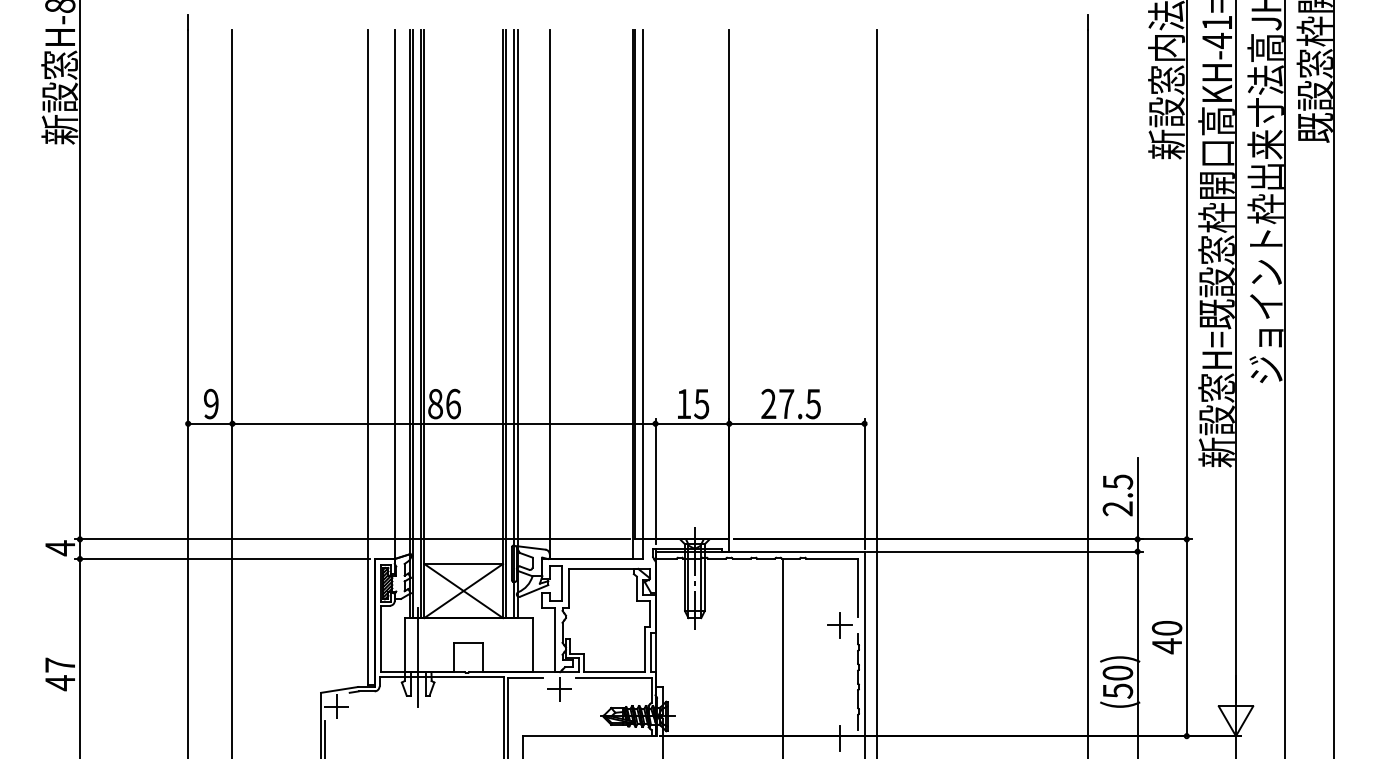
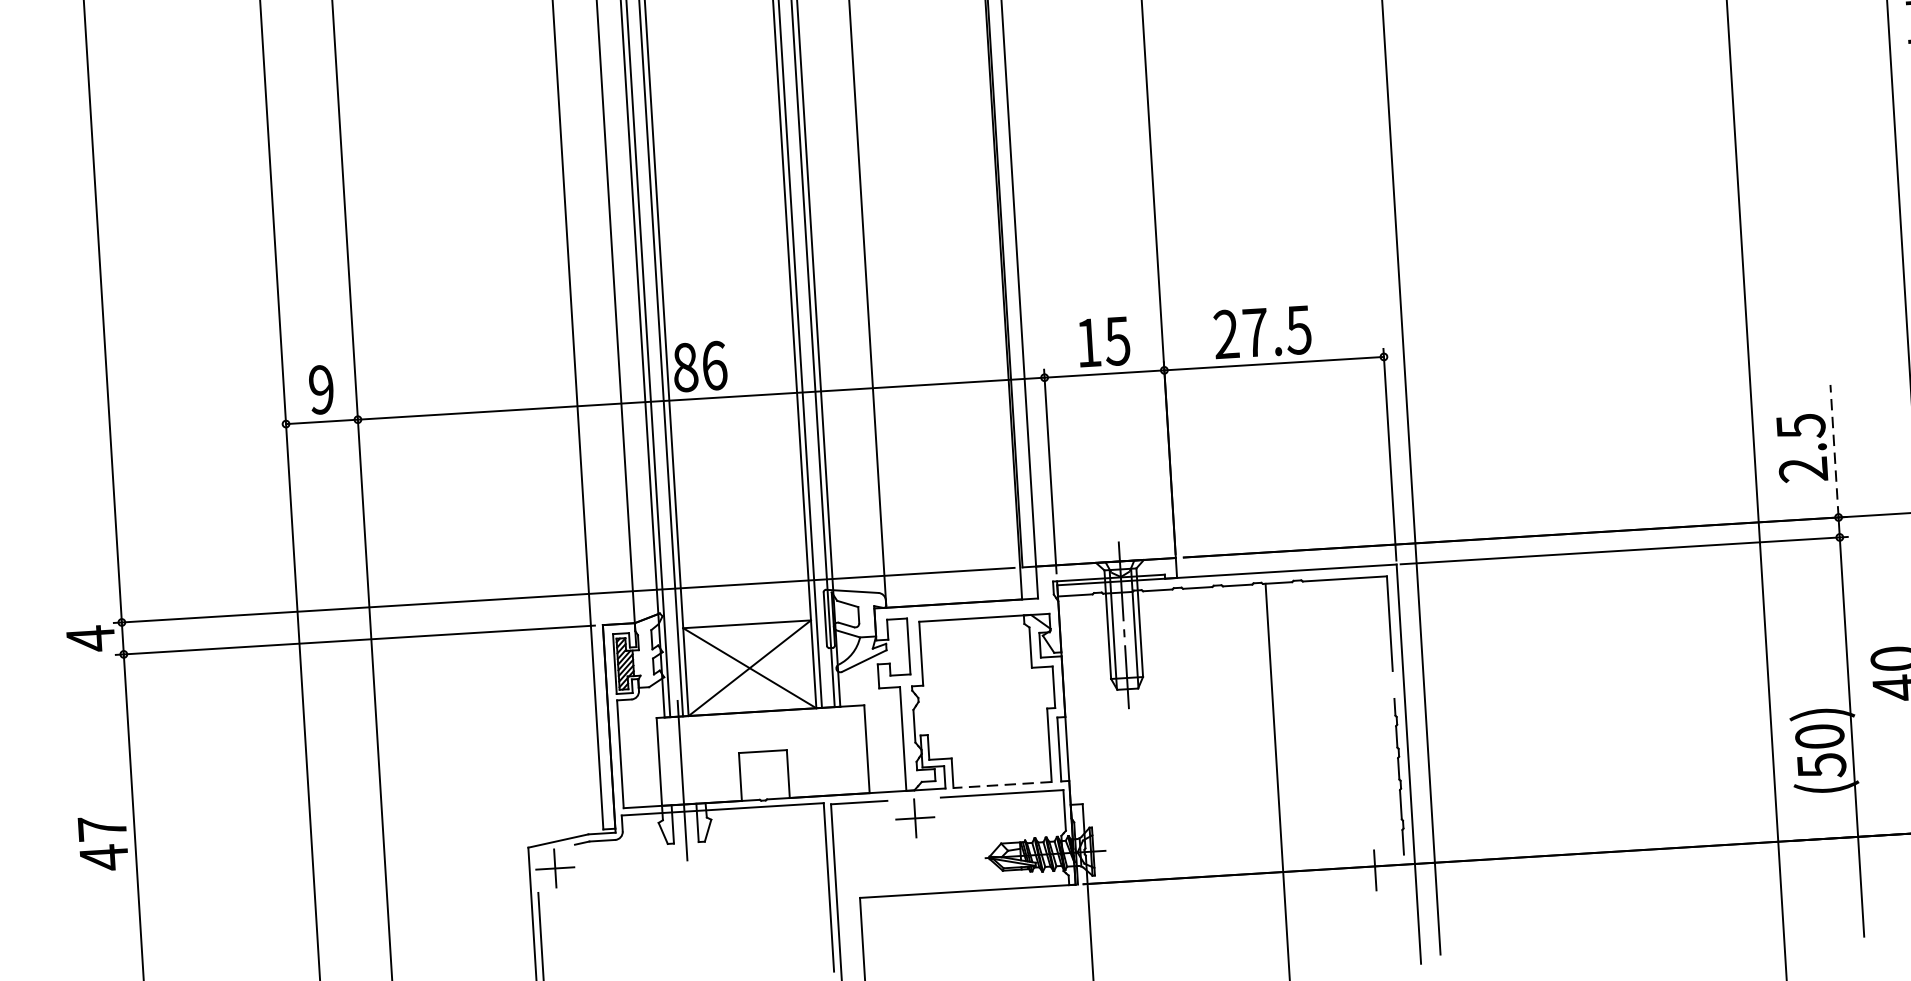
line: (1137, 498) -> (1834, 451), solid -> dashed
part: (839, 625) -> (1363, 686), removed
line: (613, 672) -> (1001, 785), solid -> dashed

